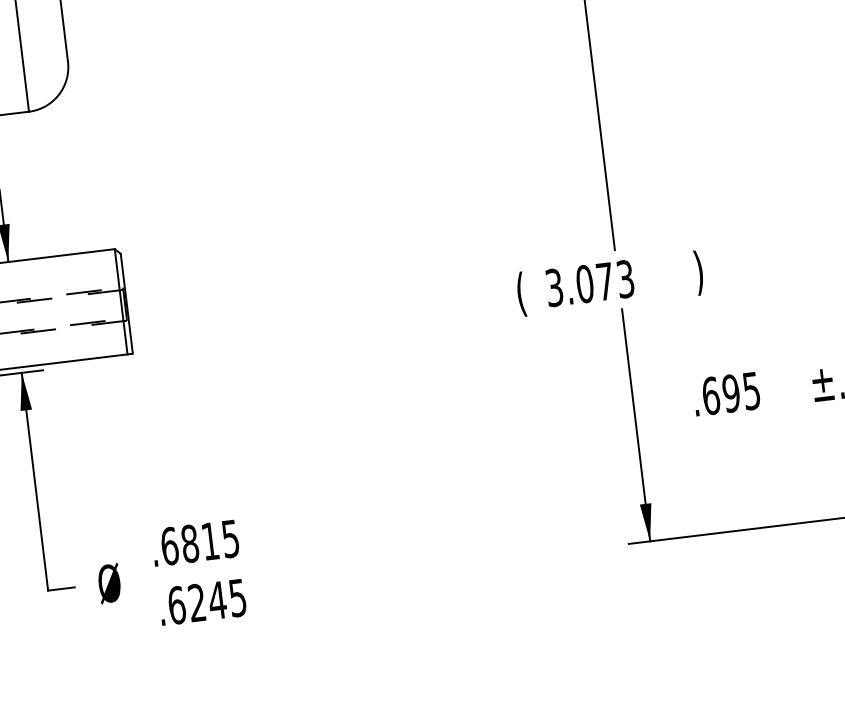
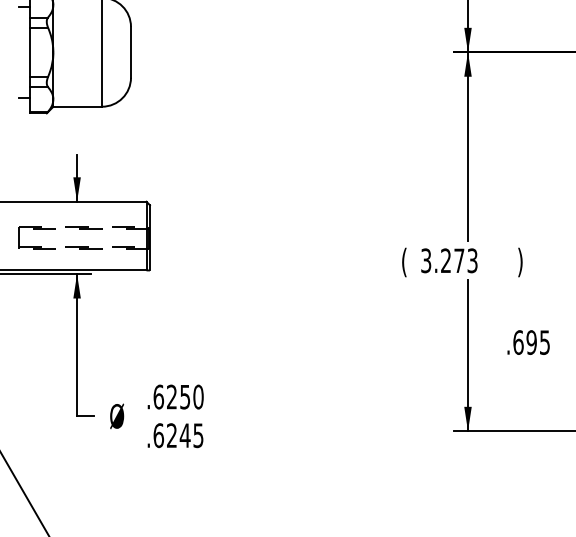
text: (585, 283) -> (446, 260), 3.073 -> 3.273
text: (209, 540) -> (184, 396), .6815 -> .6250

